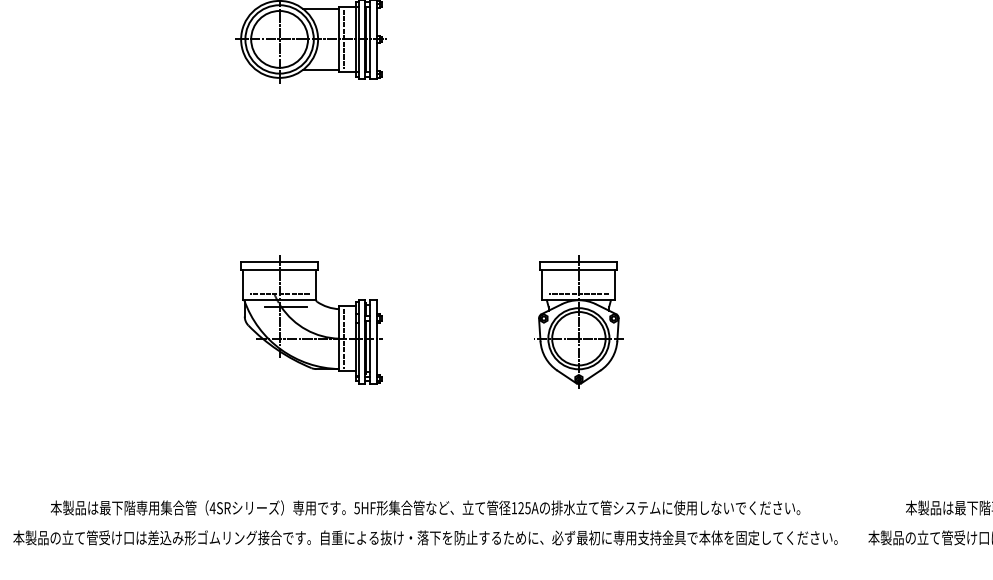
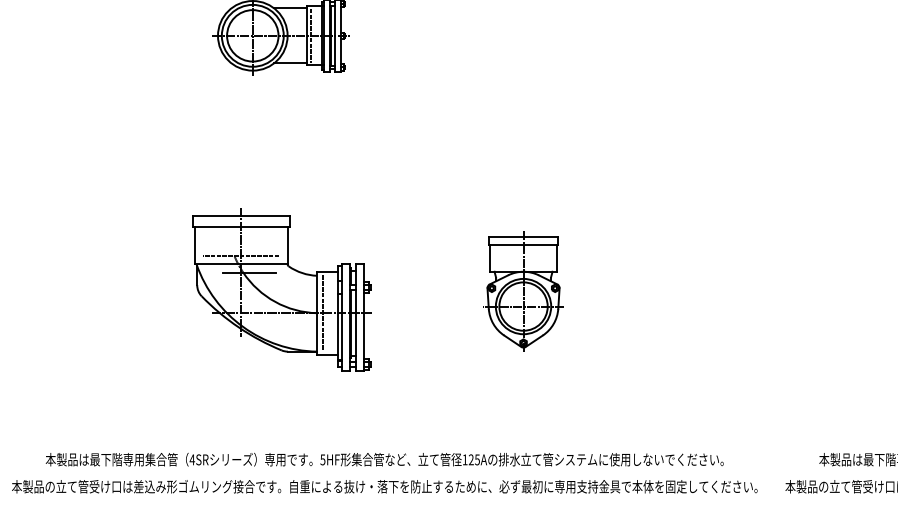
line: (578, 293) -> (523, 265), removed
part: (311, 319) -> (281, 289), size x1.4

